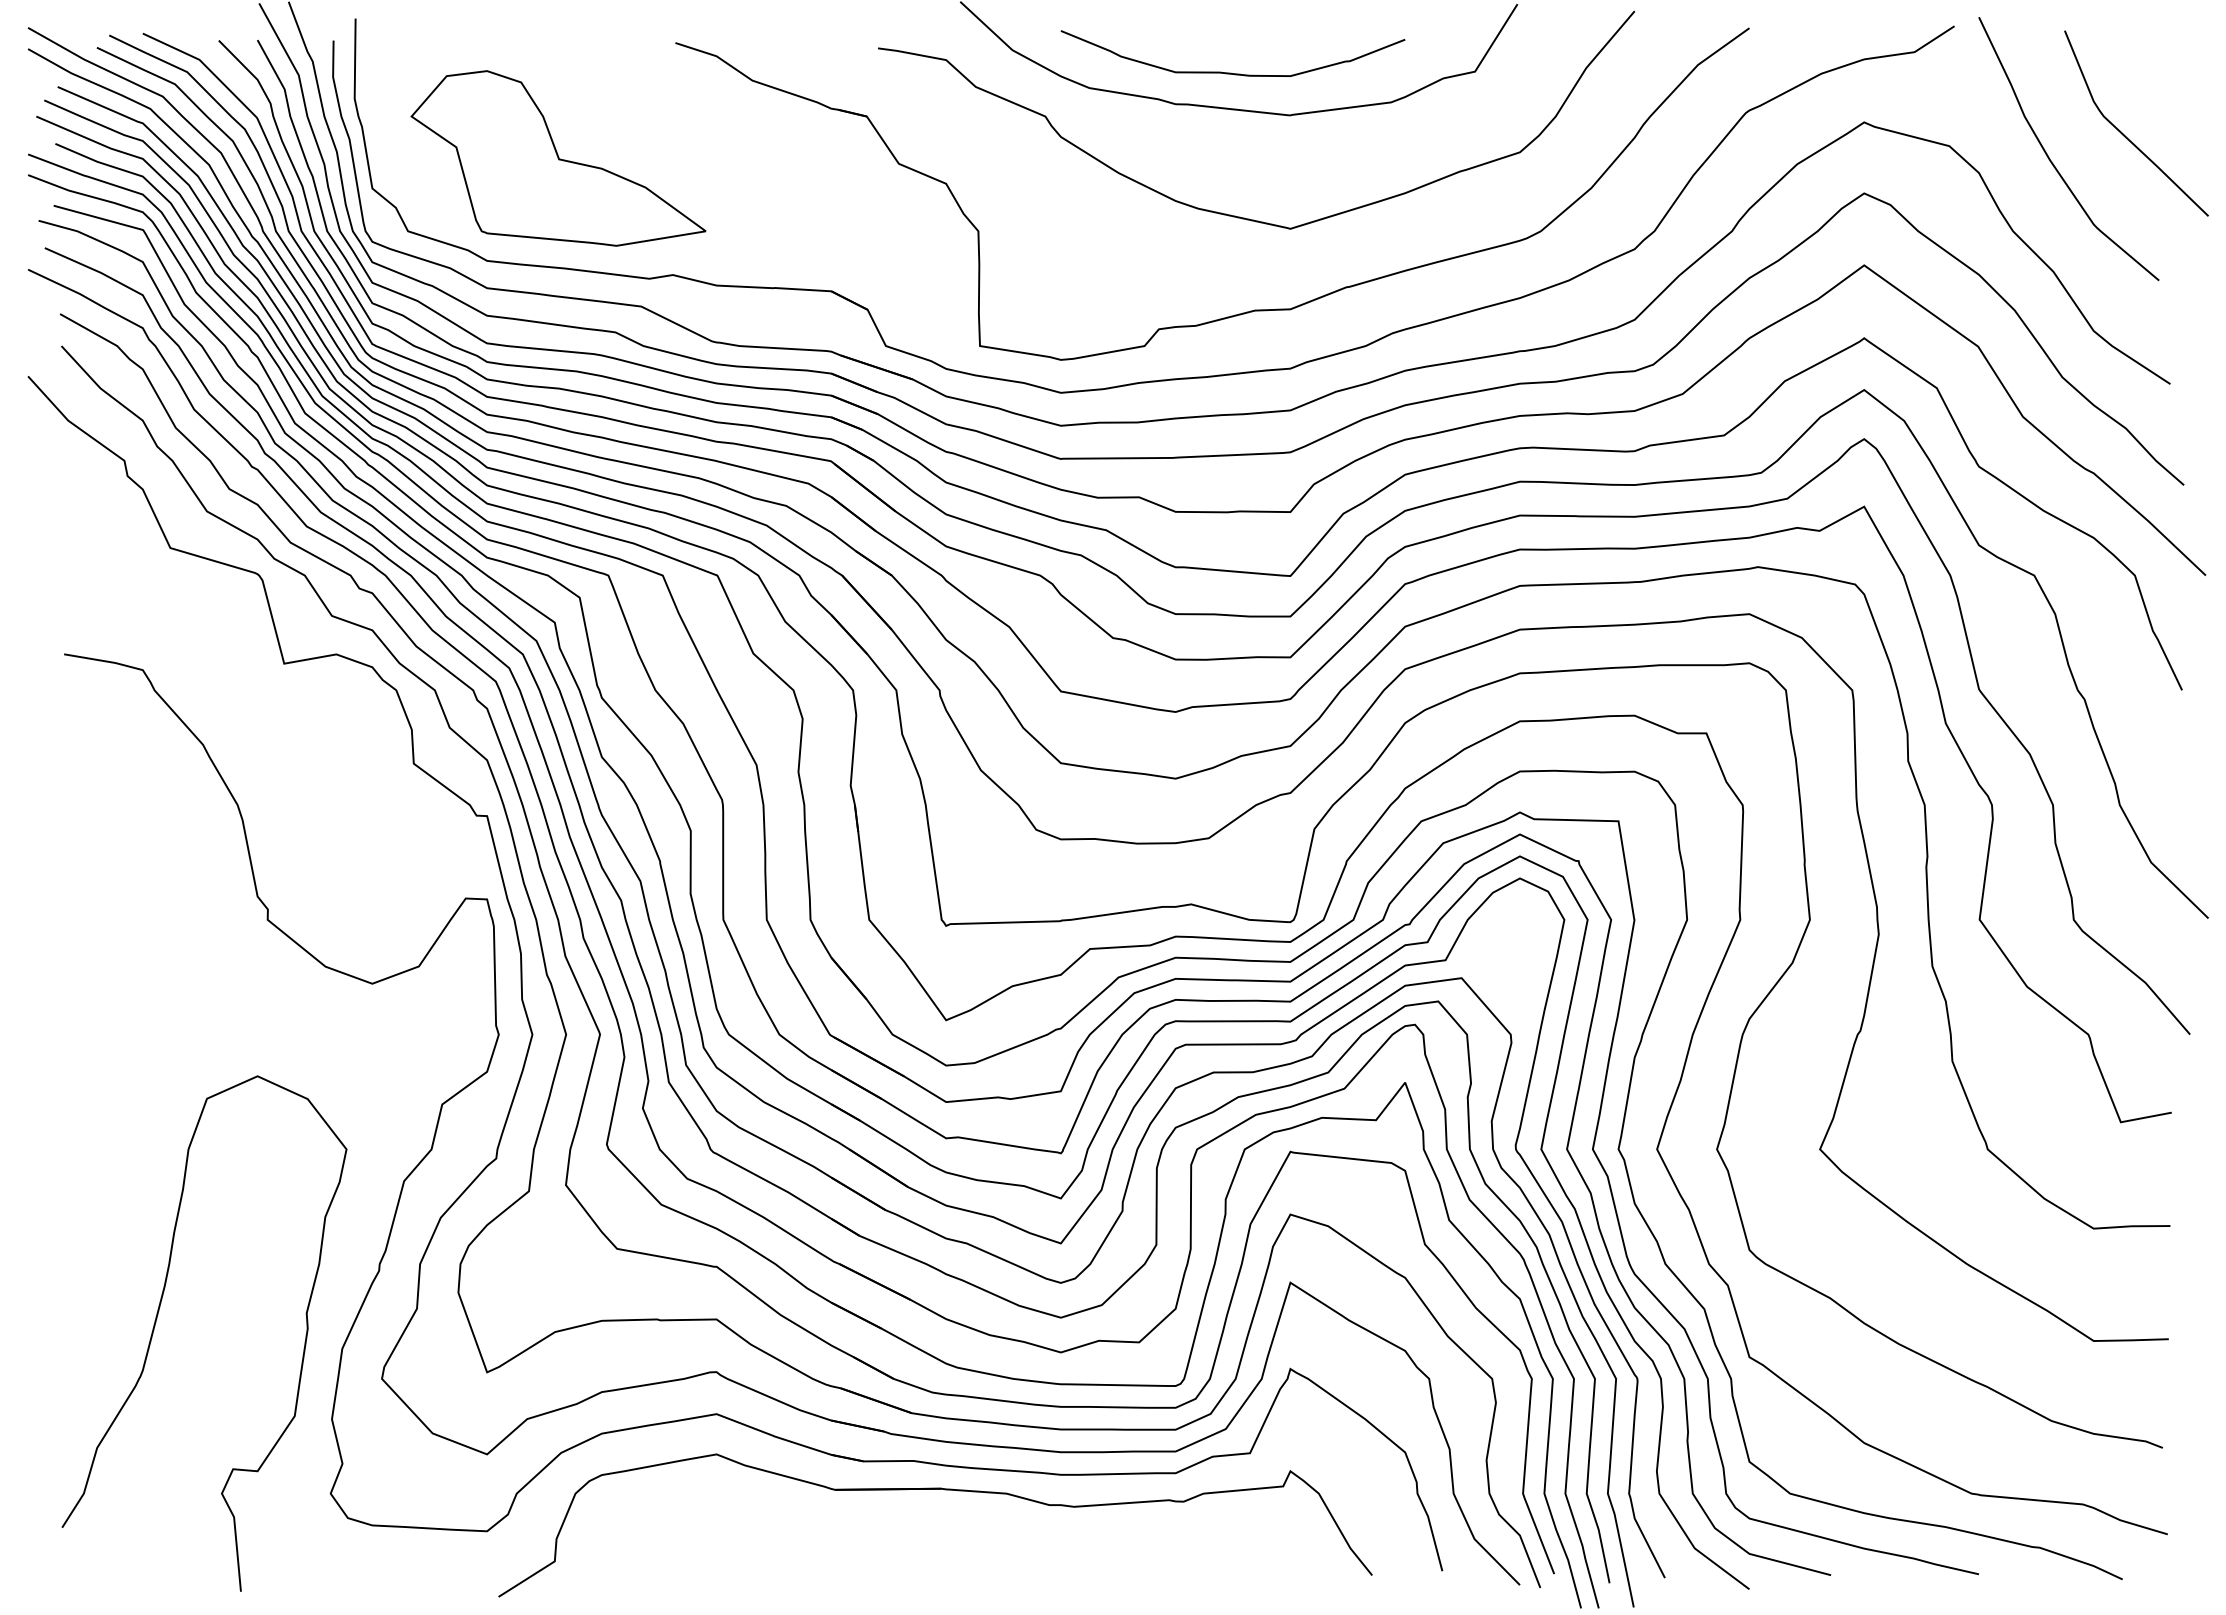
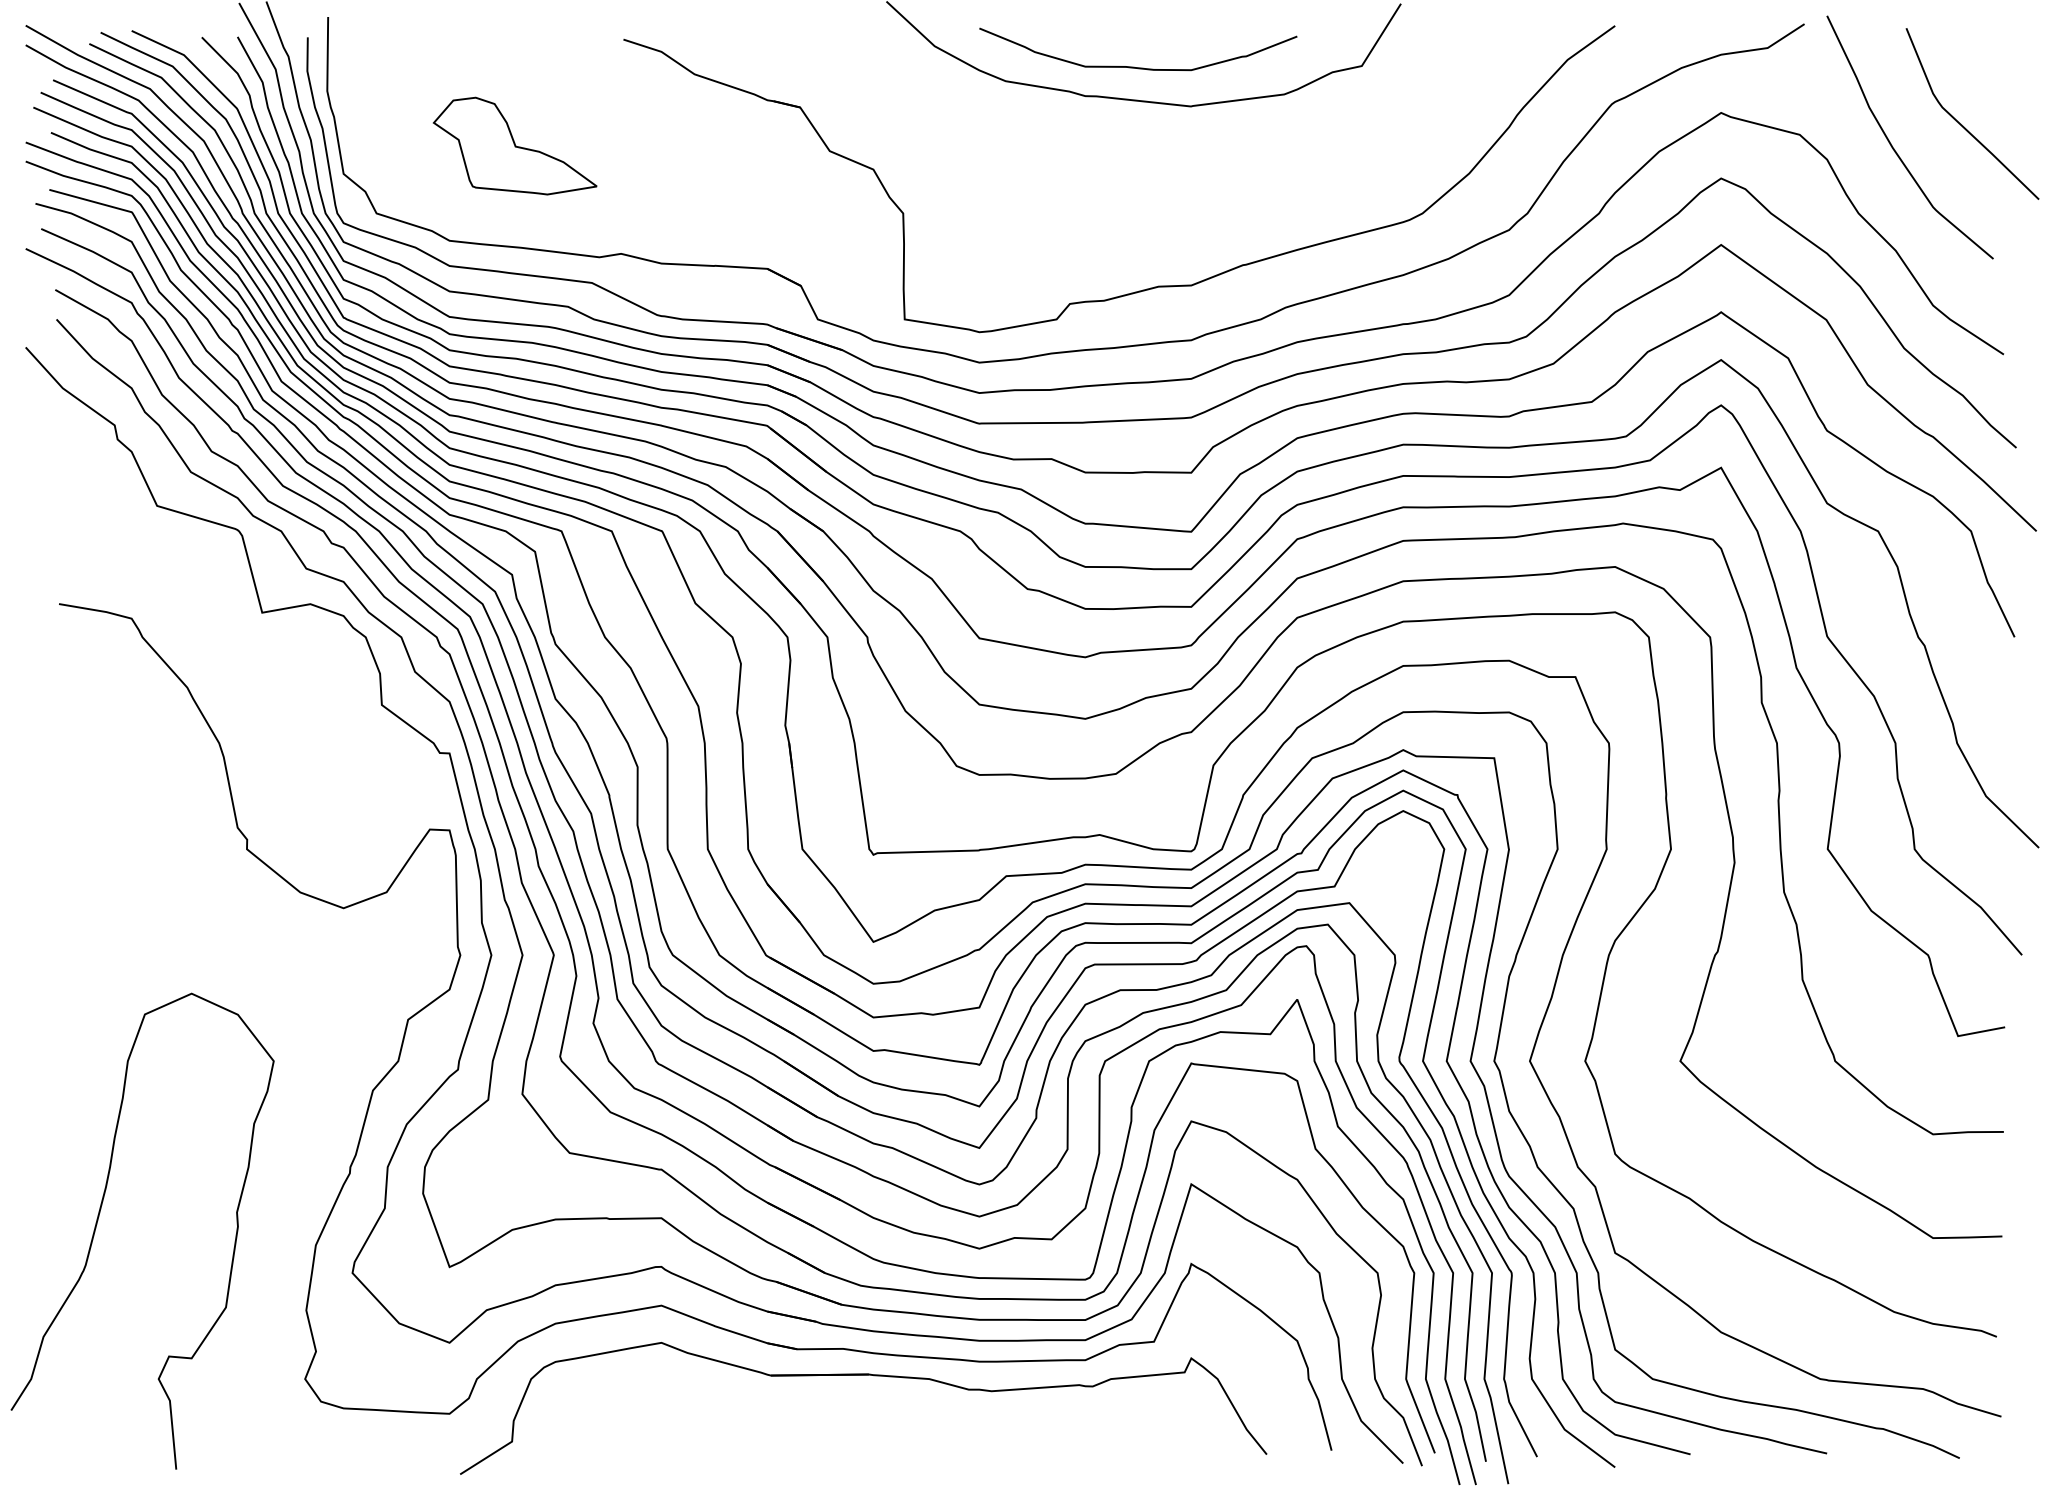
part: (557, 157) -> (514, 145), size x0.6
curve: (1234, 215) -> (1139, 198), removed
curve: (156, 1321) -> (98, 1220), moved

